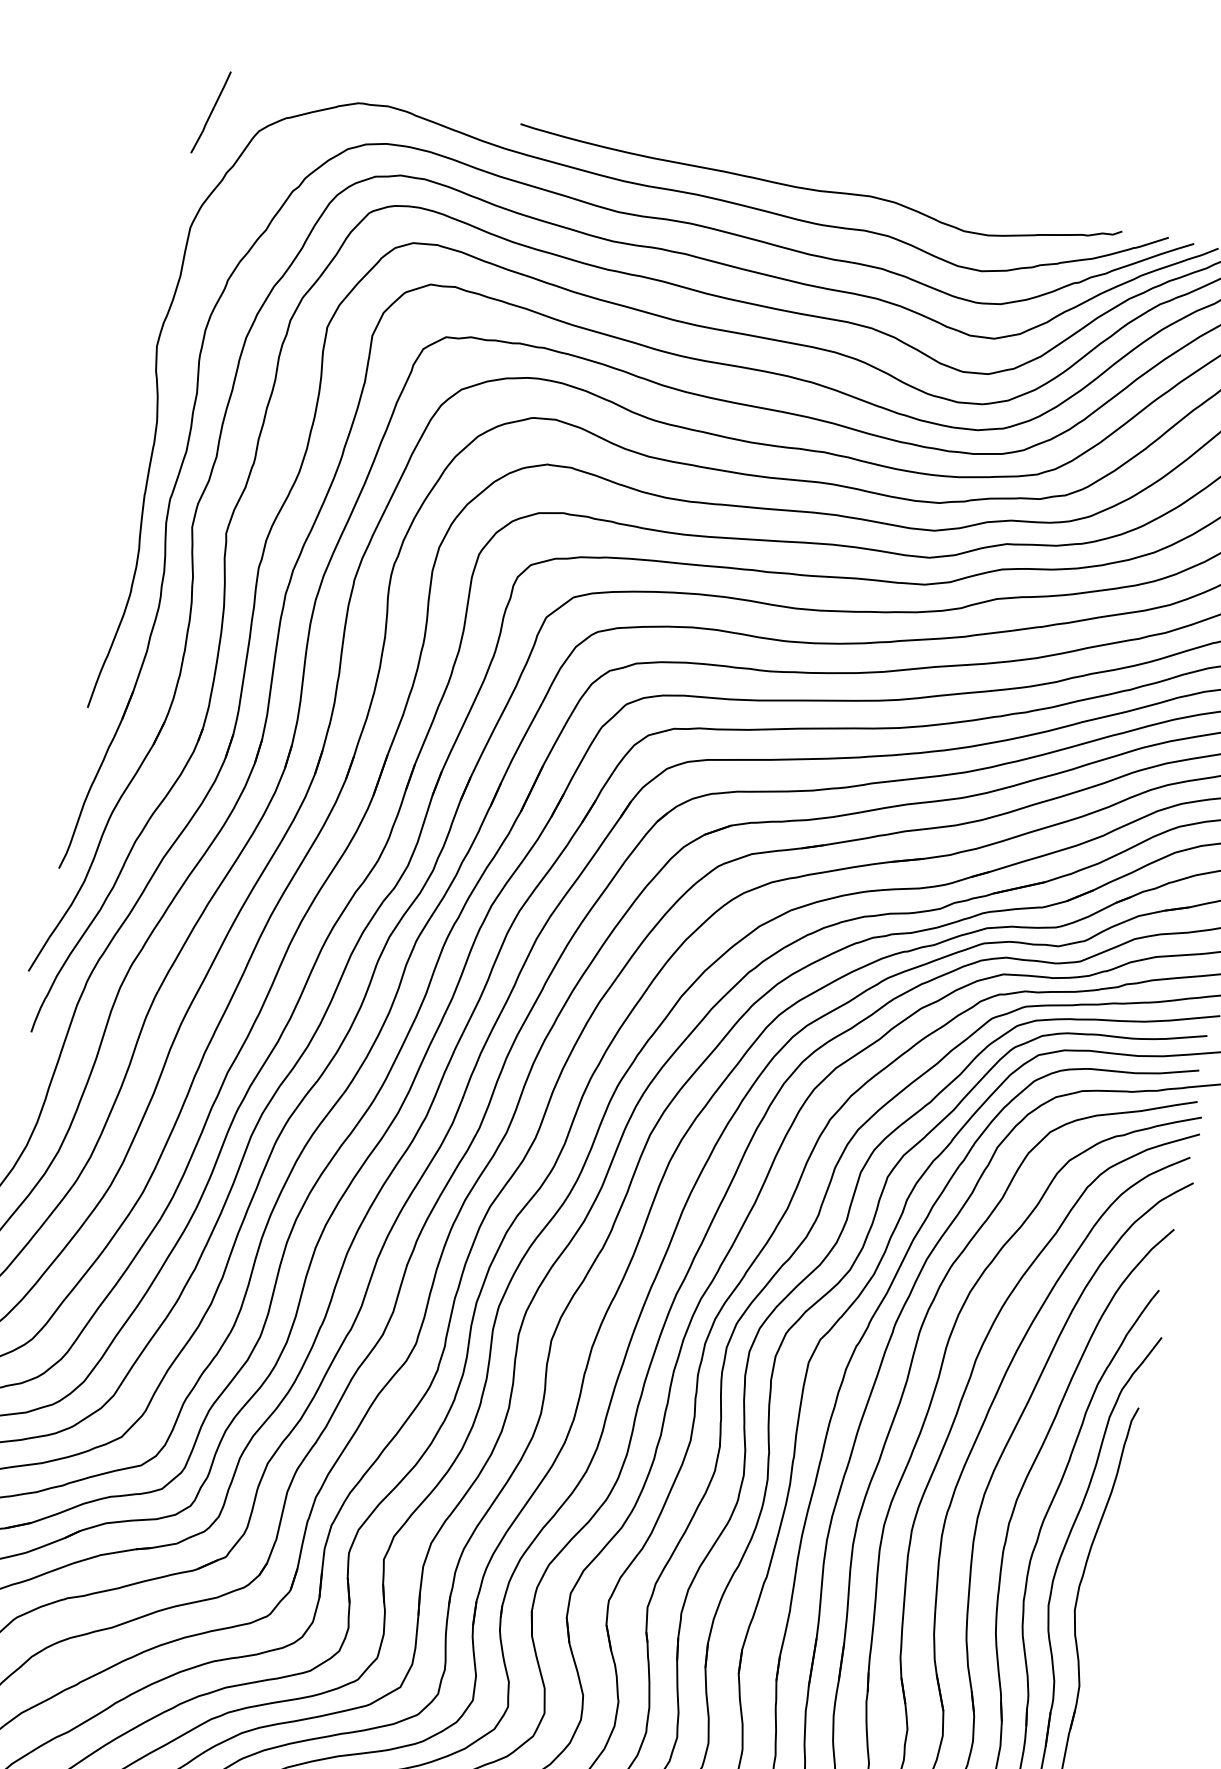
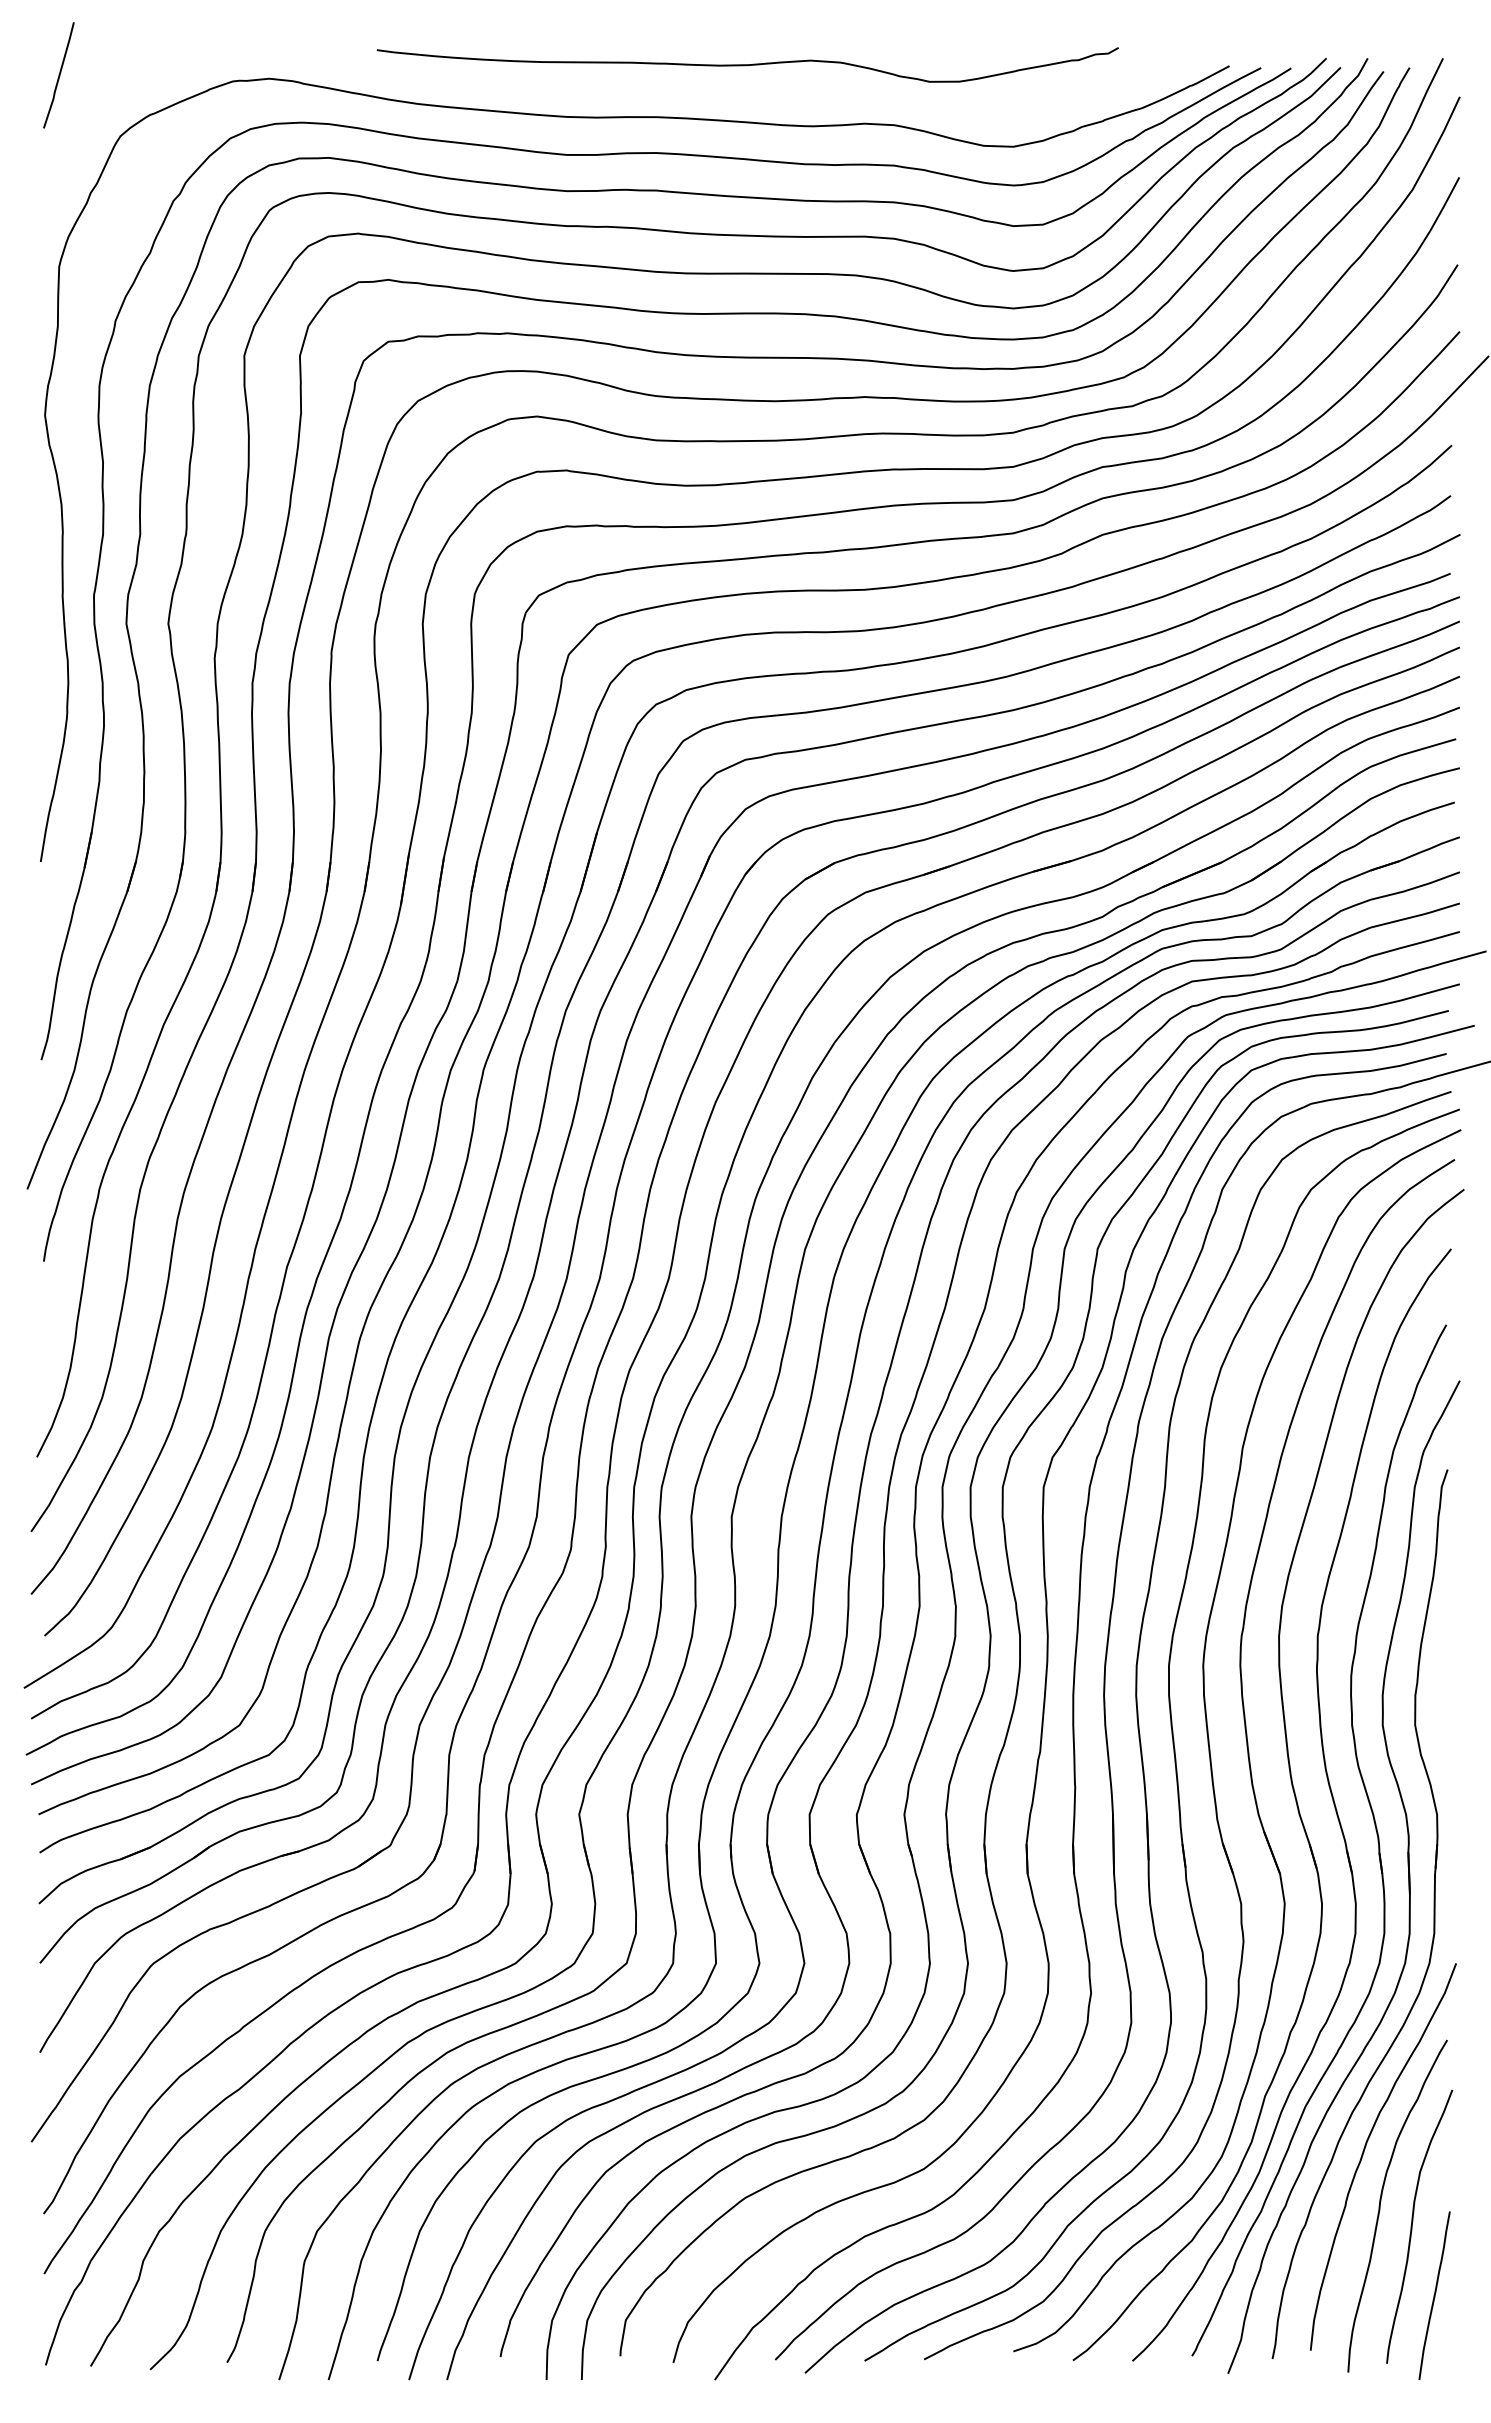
line: (210, 112) -> (58, 75), moved
curve: (818, 190) -> (747, 64), moved

